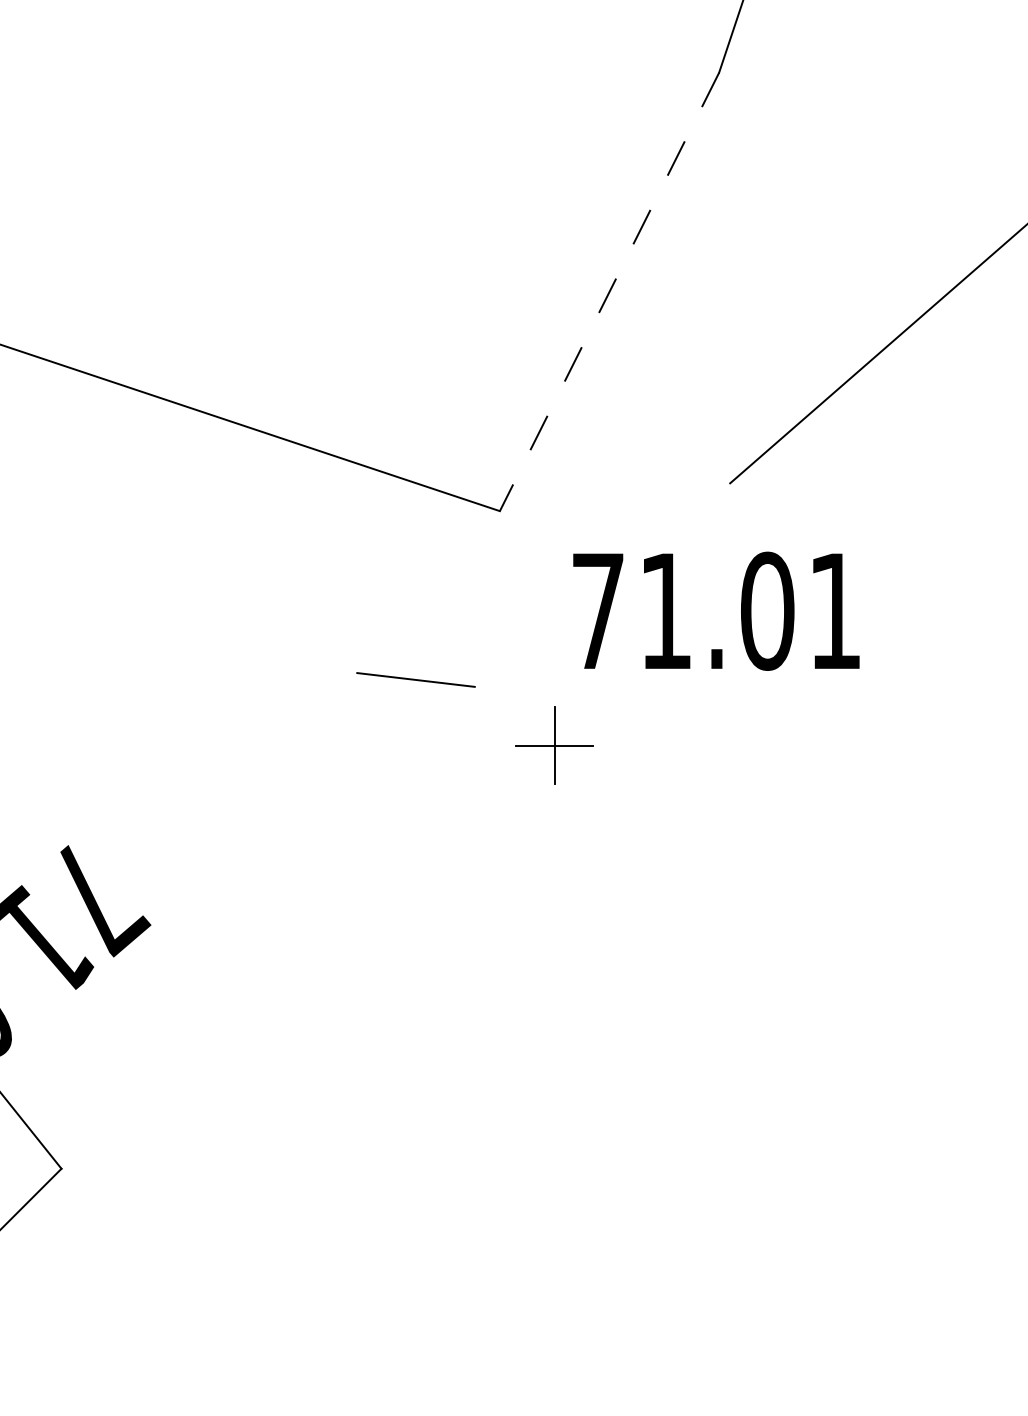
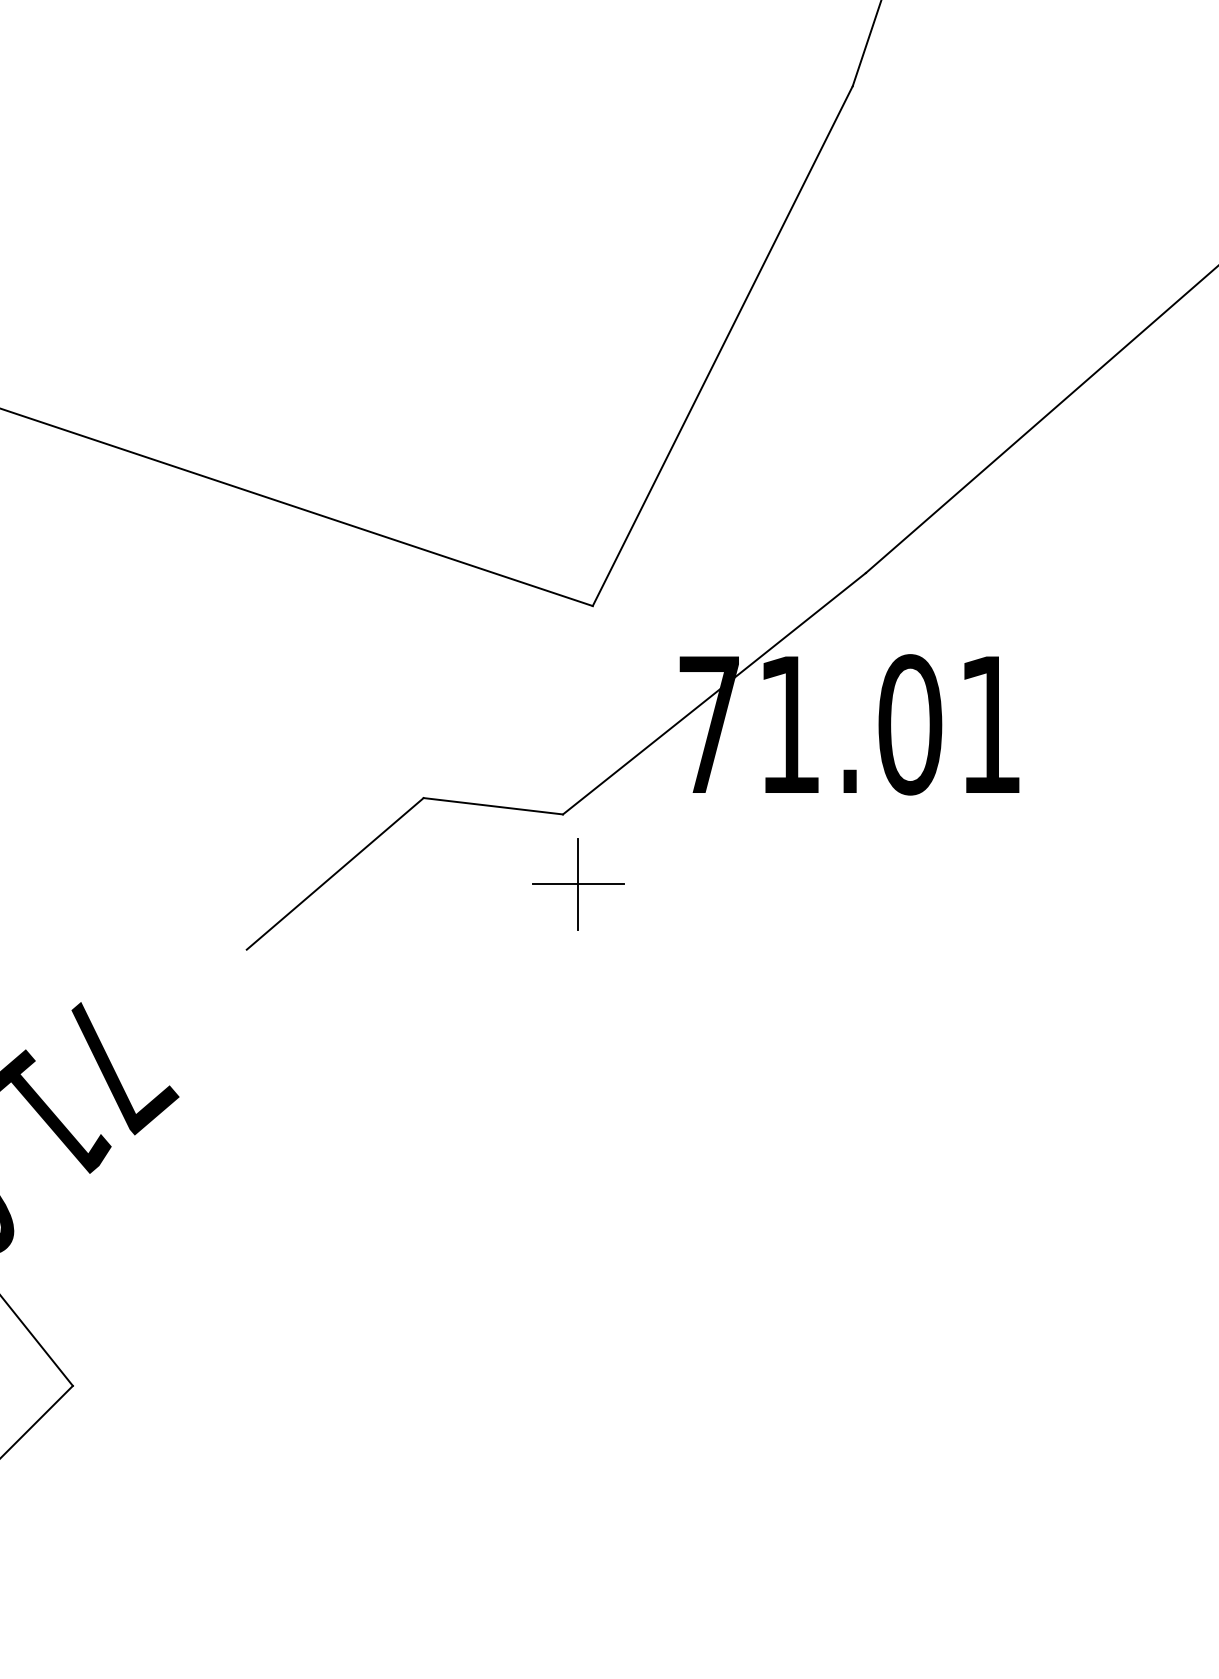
line: (609, 292) -> (722, 346), dashed -> solid
line: (602, 584) -> (714, 693), added
line: (282, 736) -> (334, 873), added
part: (554, 745) -> (578, 883), moved

